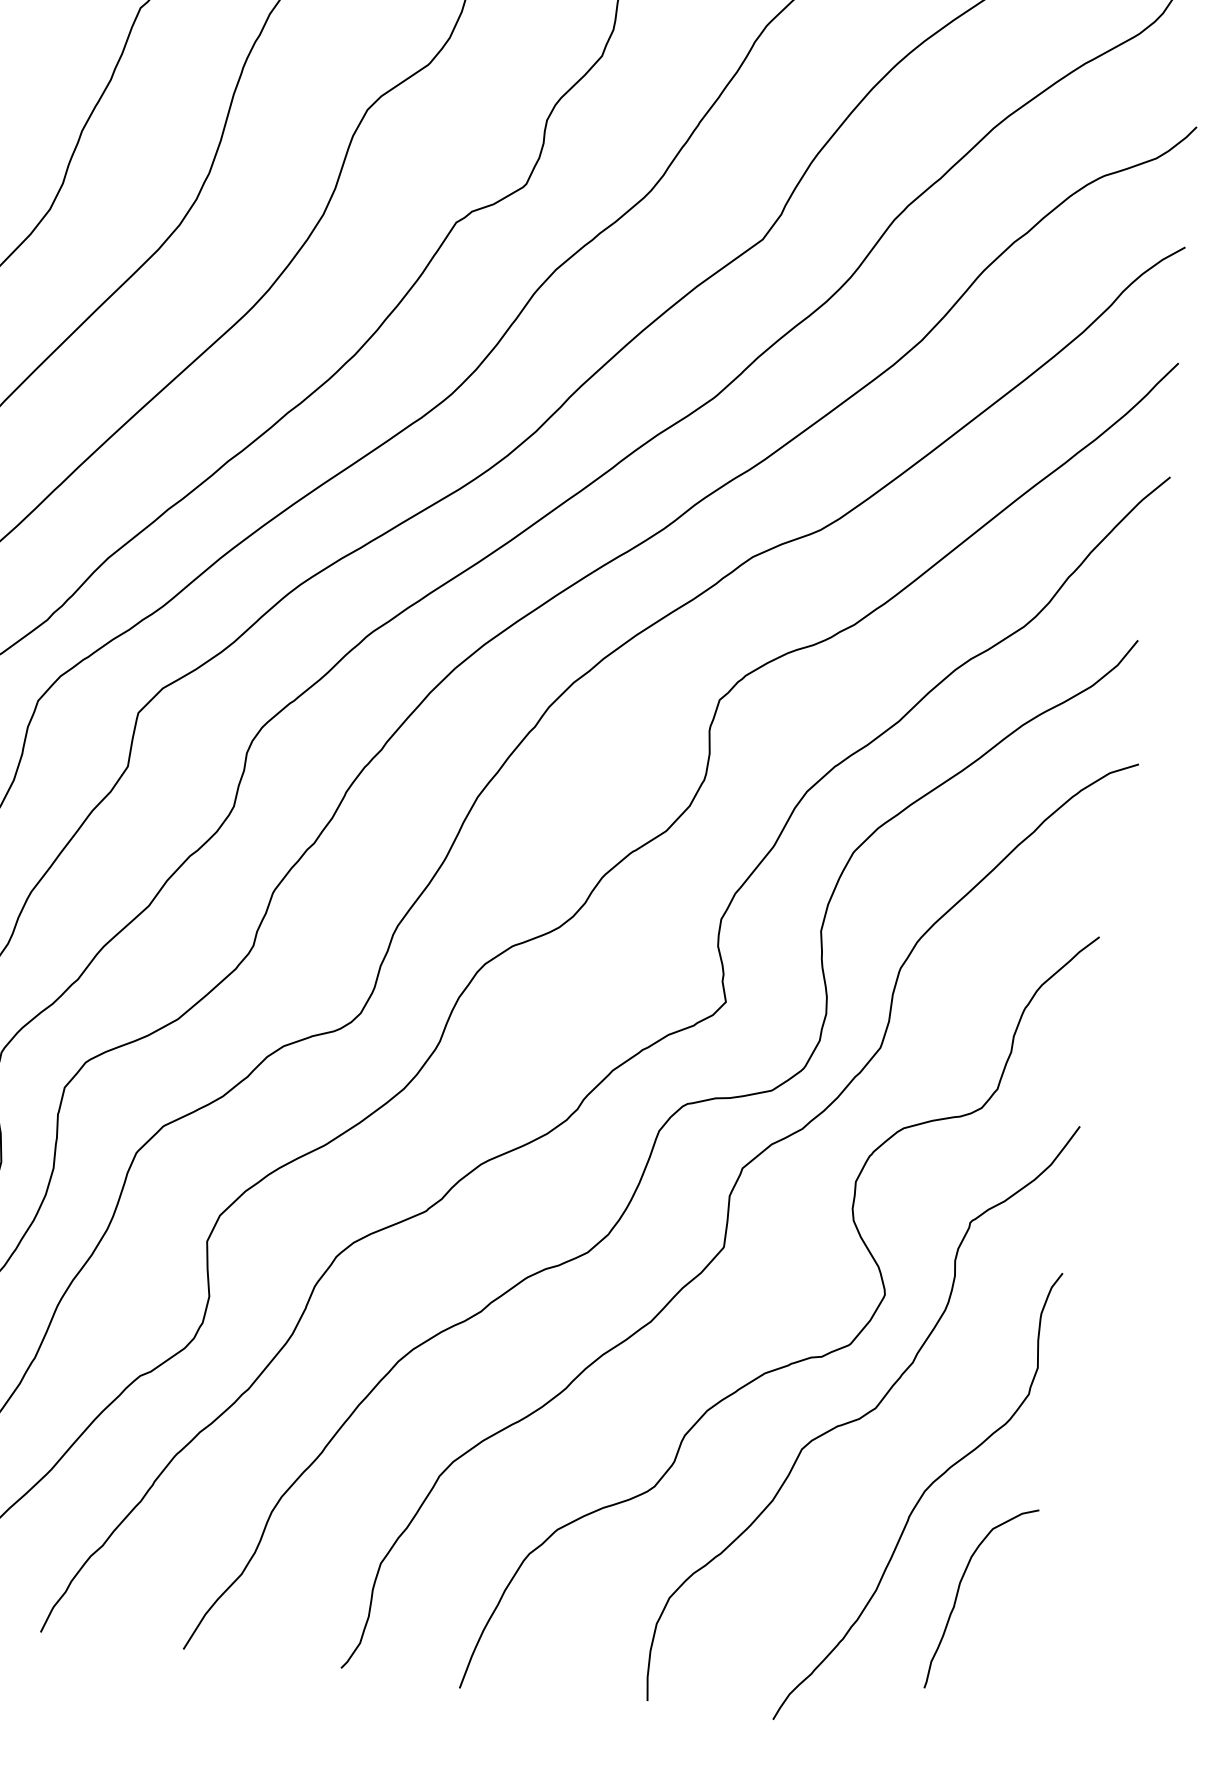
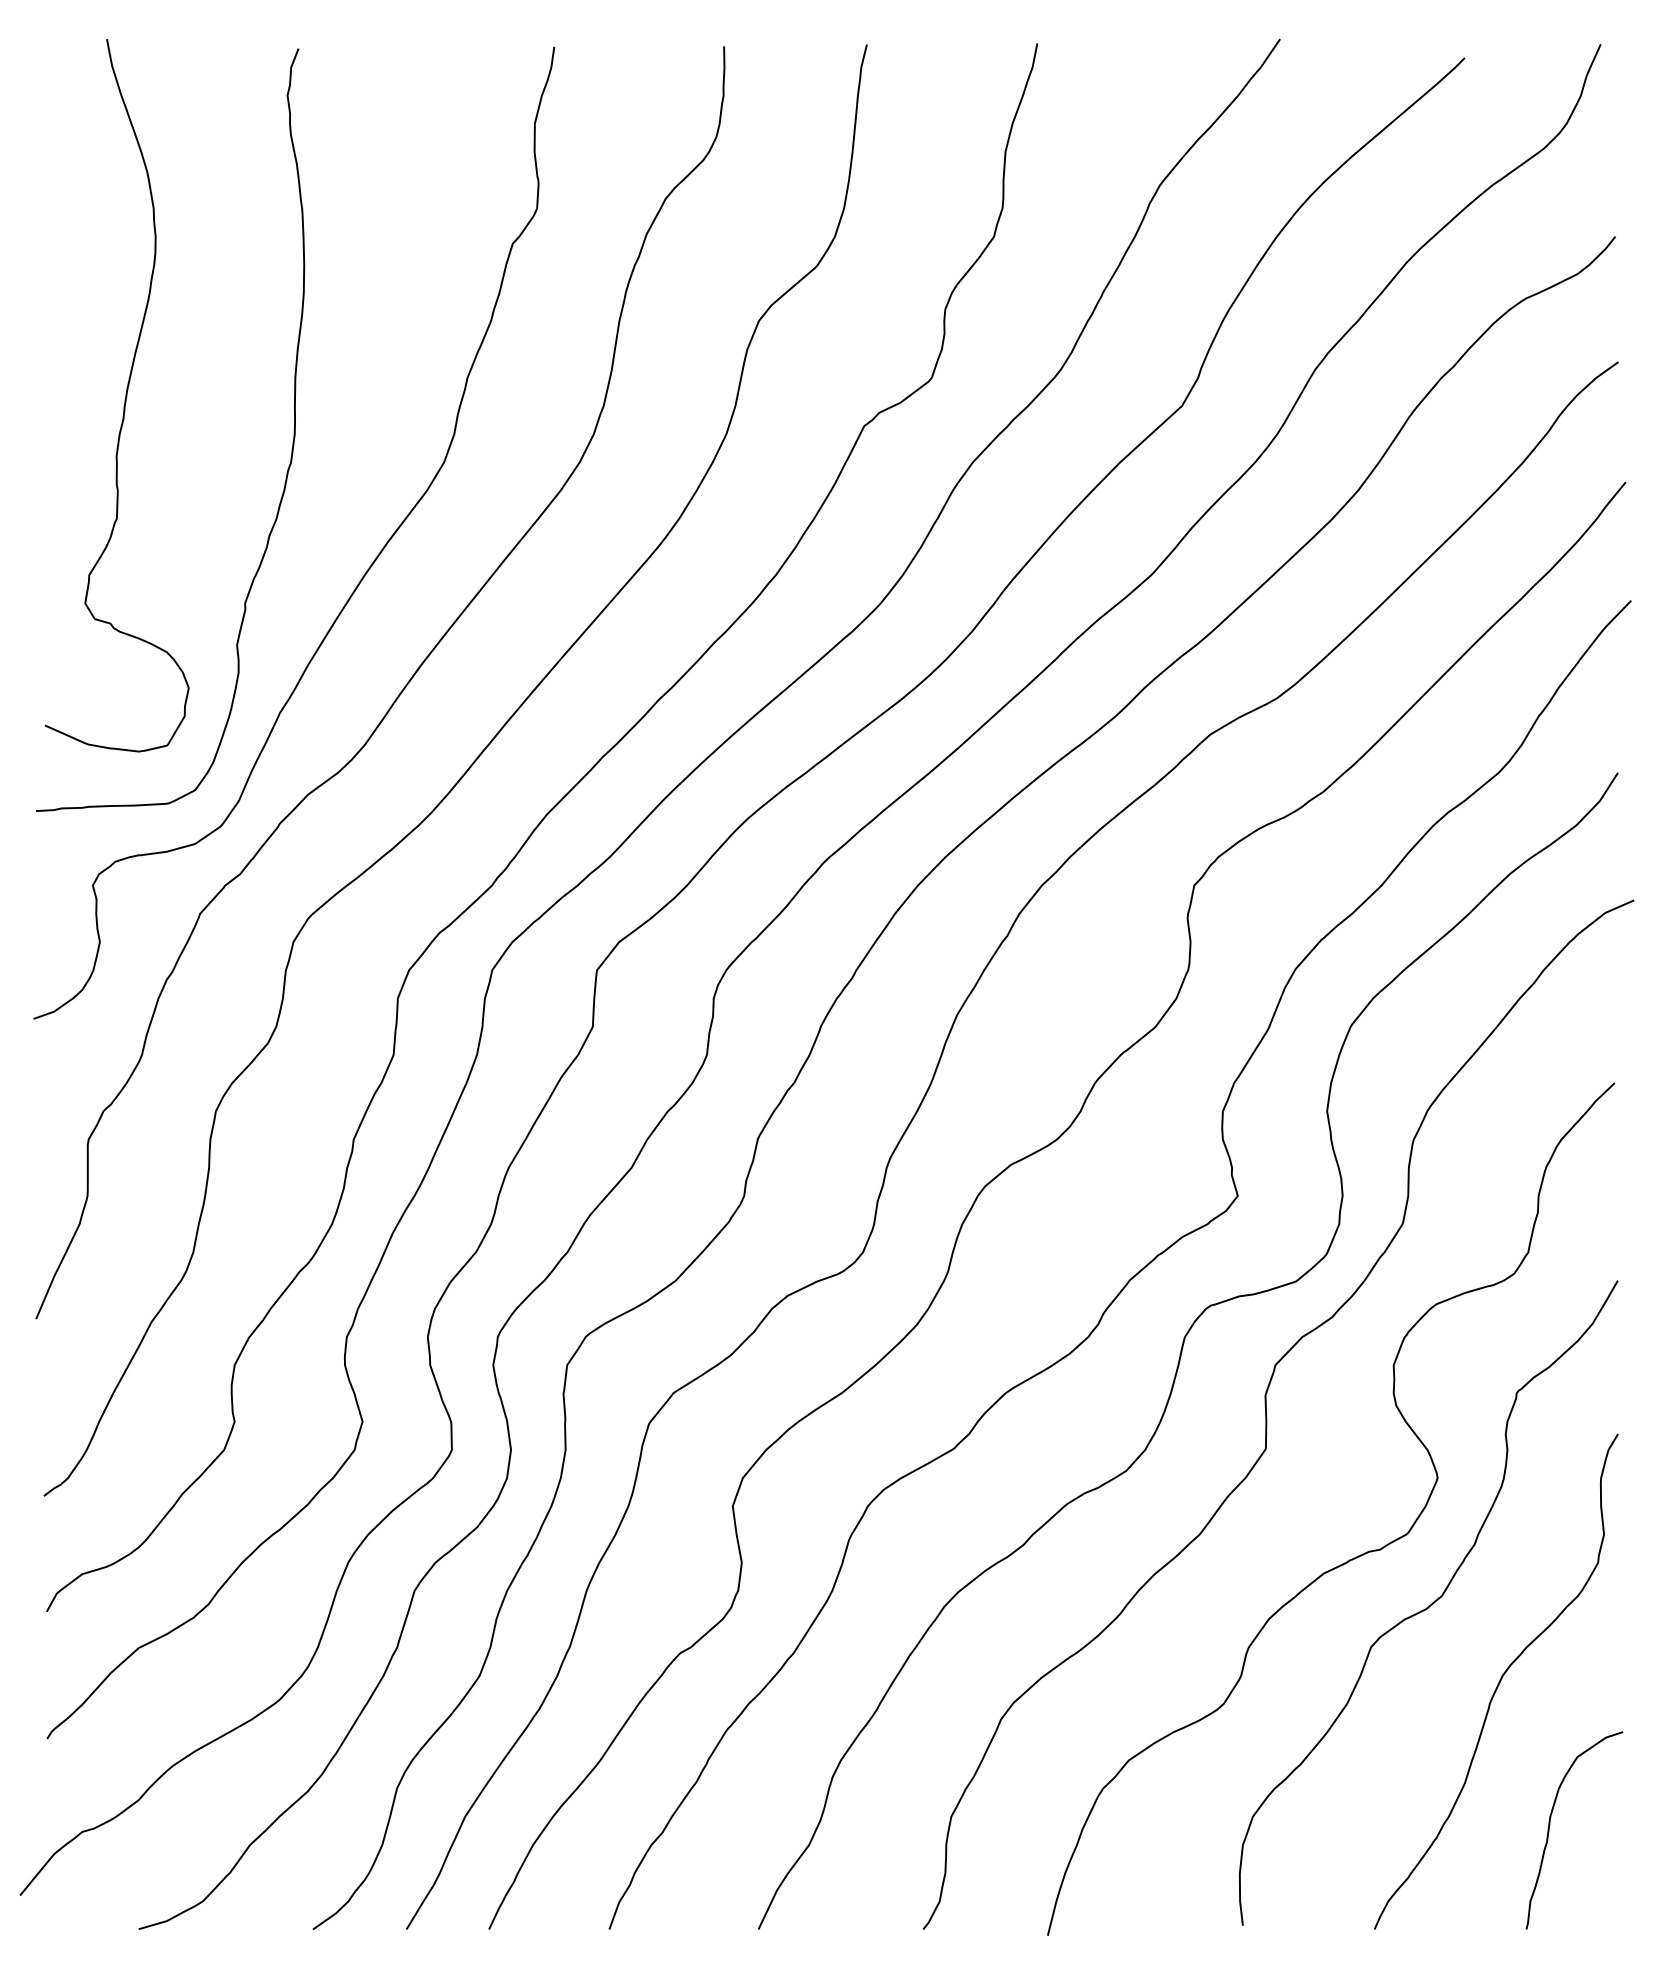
curve: (959, 1591) -> (1550, 1825), moved

